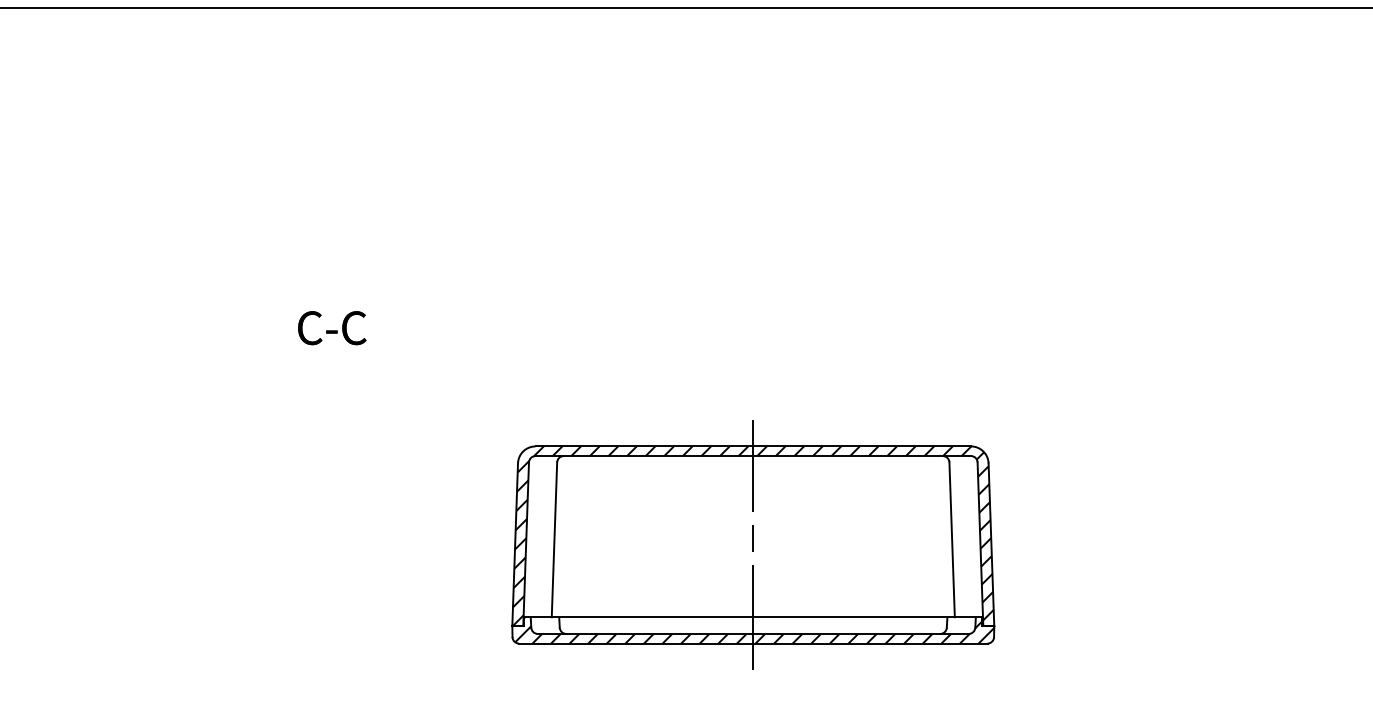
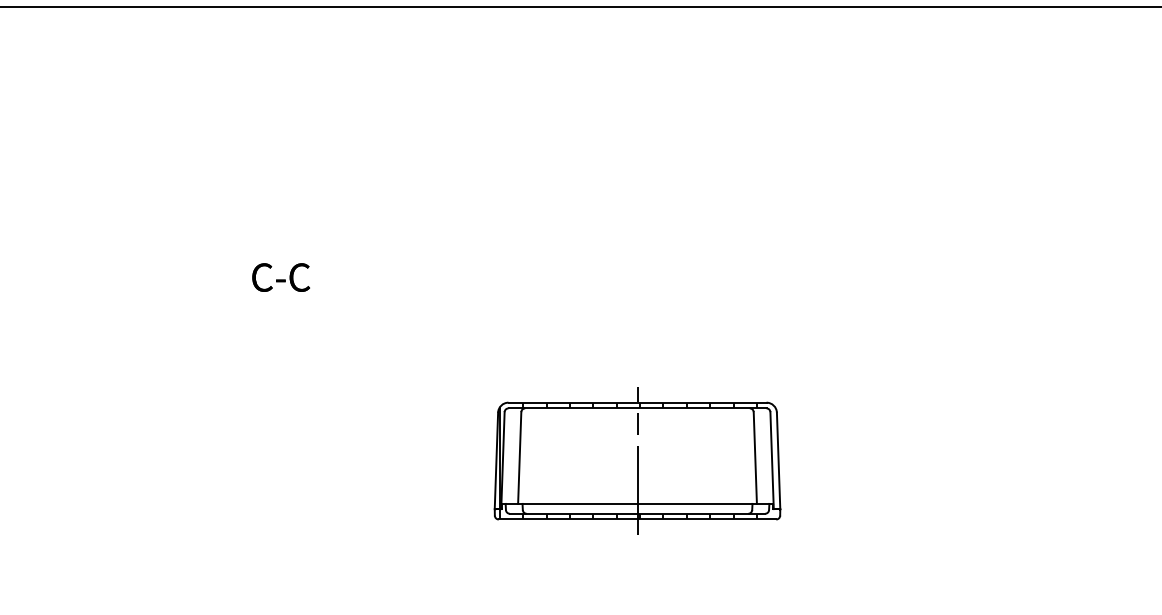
part: (753, 544) -> (637, 460), size x0.7

